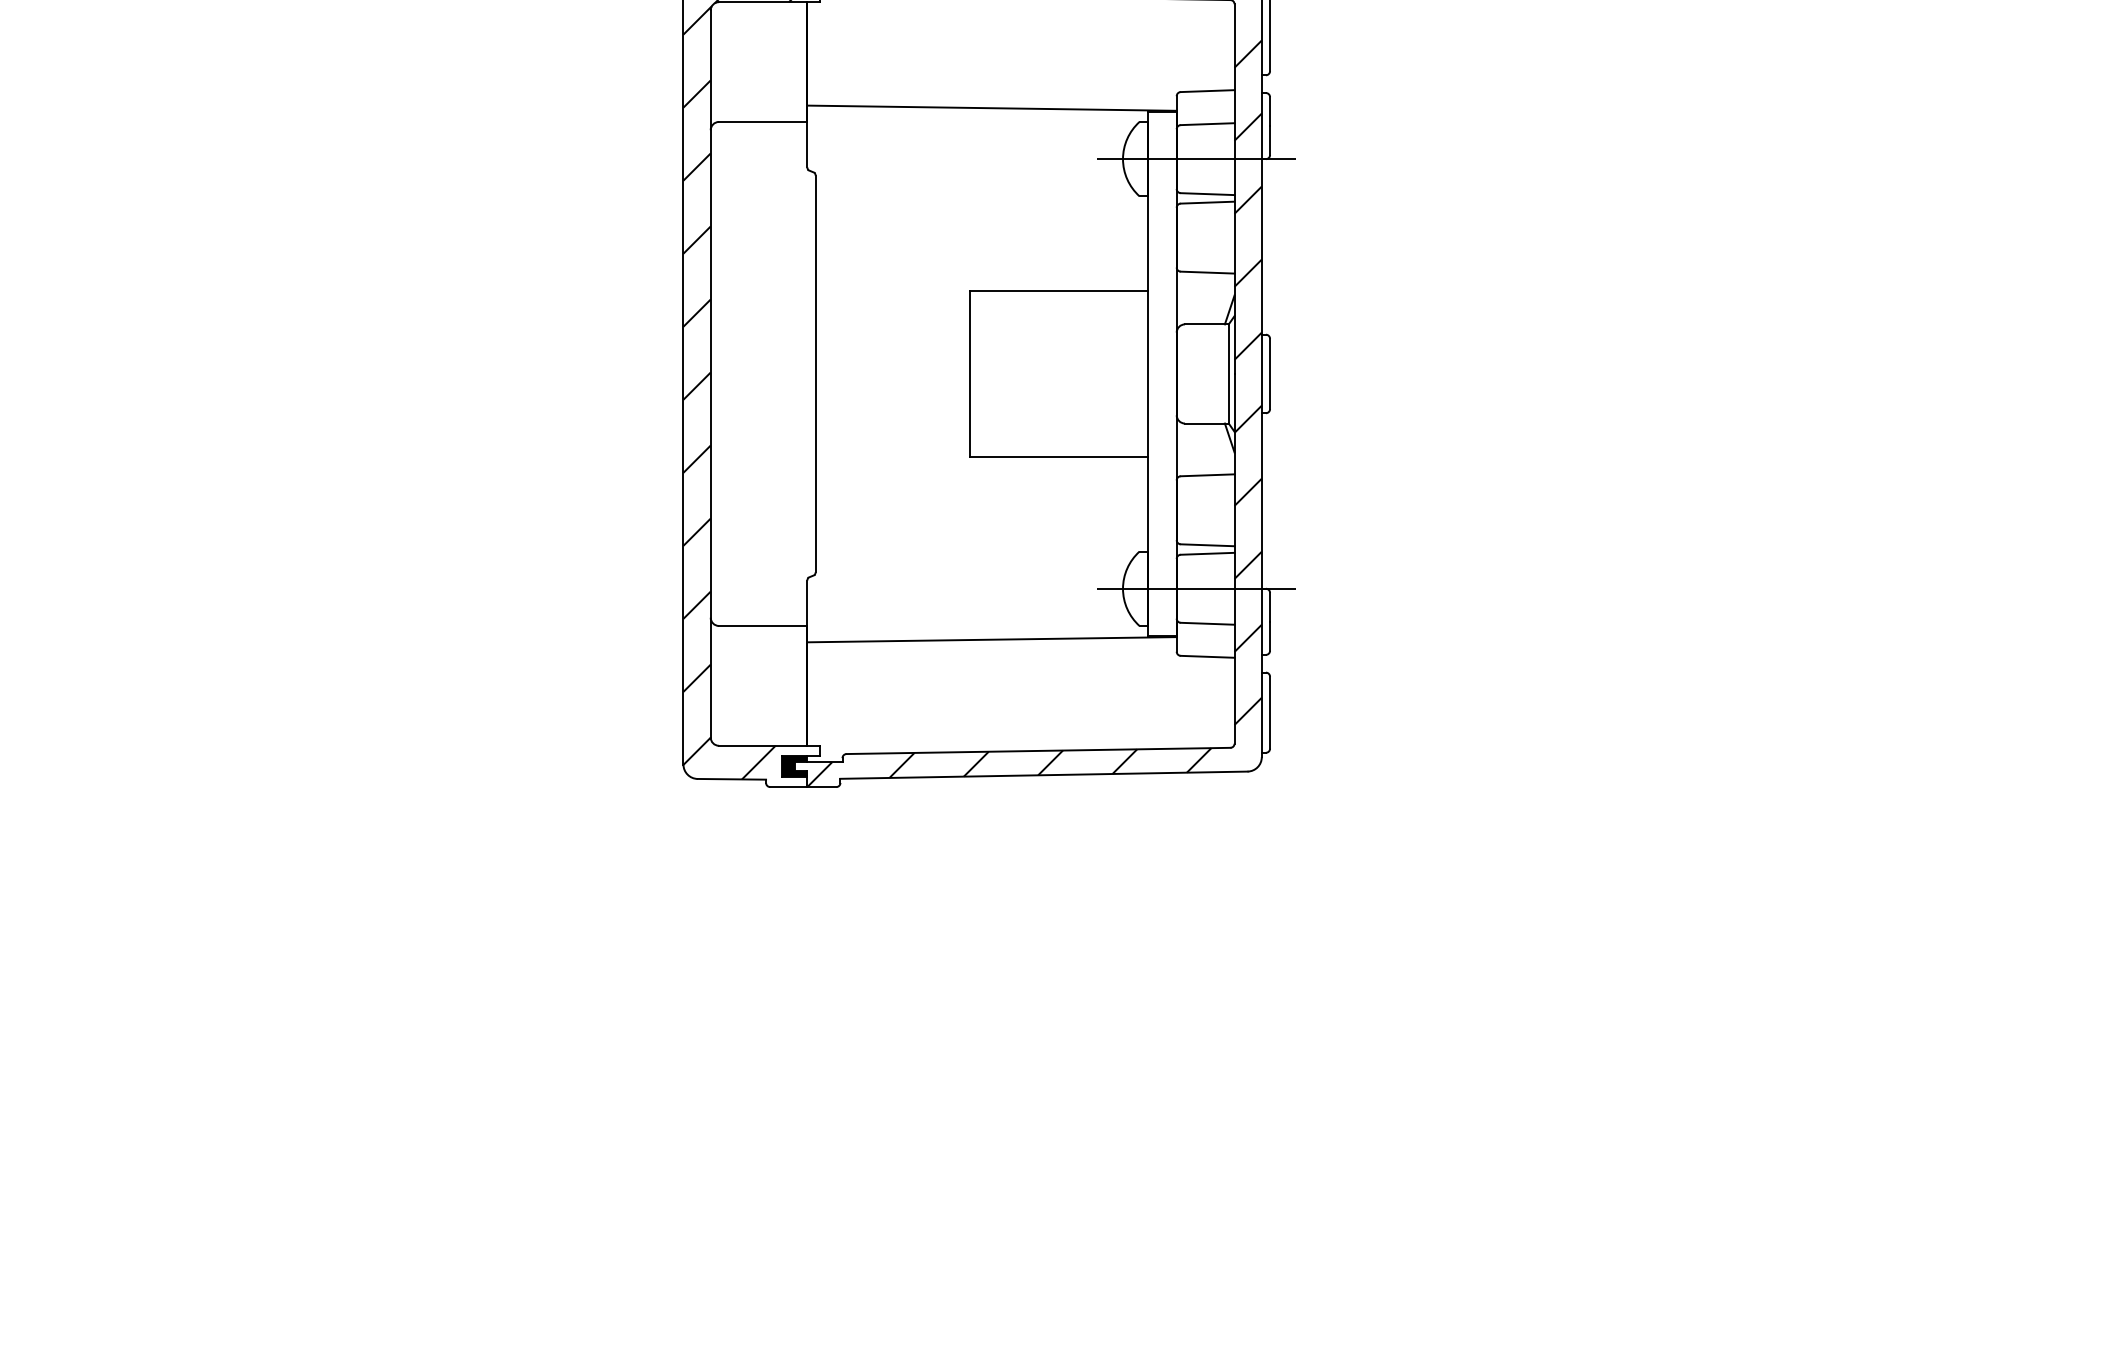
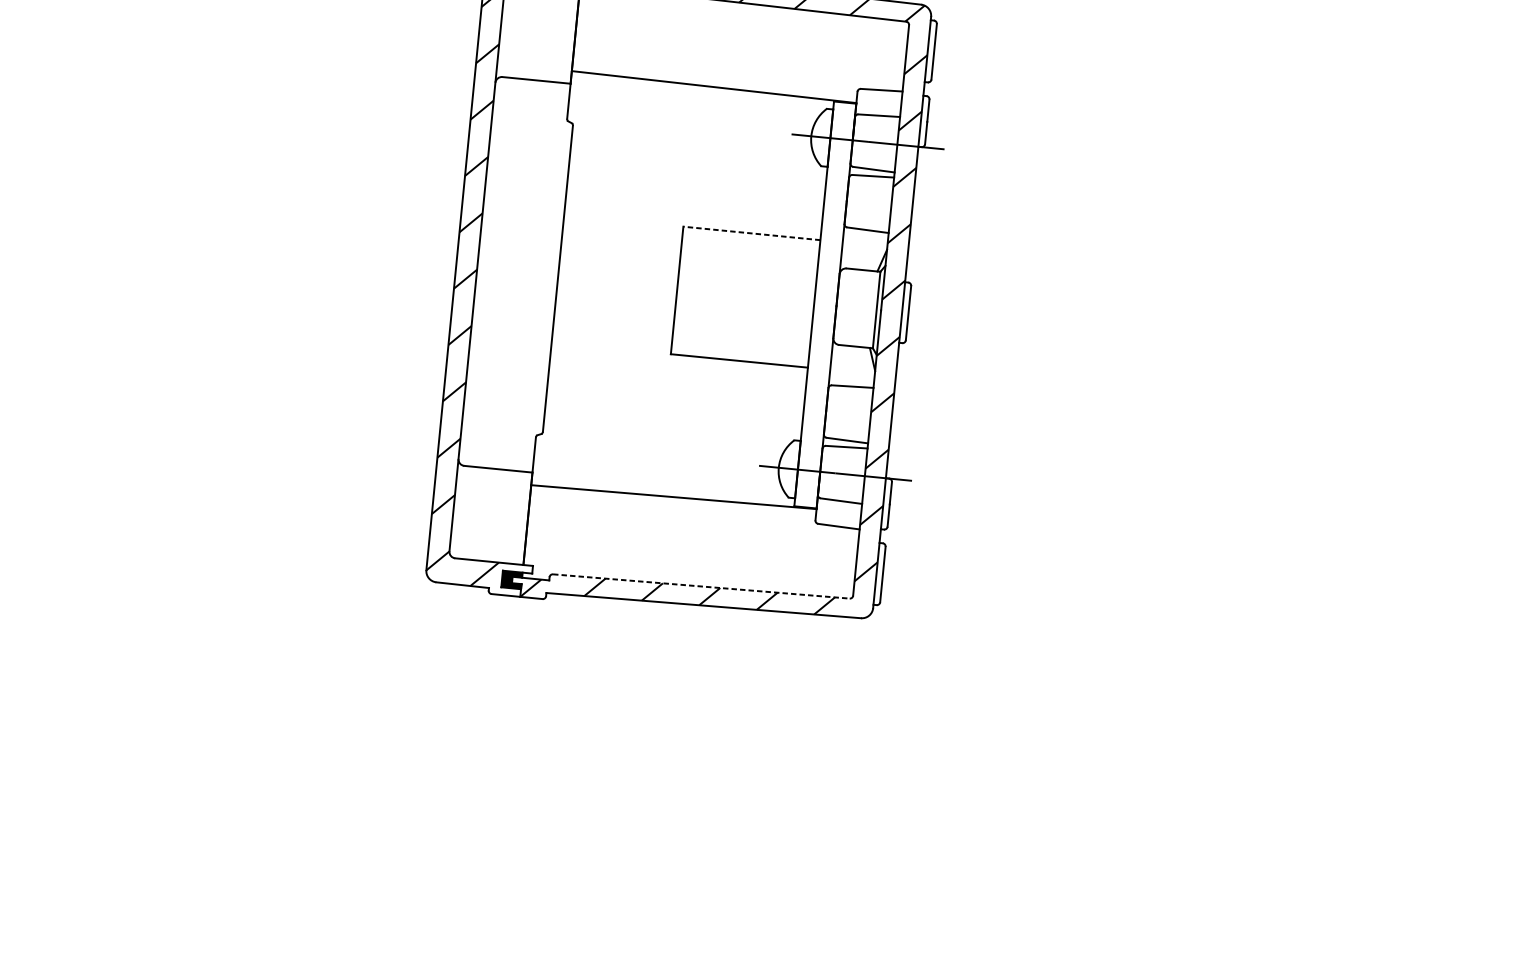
line: (1058, 291) -> (751, 233), solid -> dashed
line: (1038, 750) -> (701, 586), solid -> dashed

